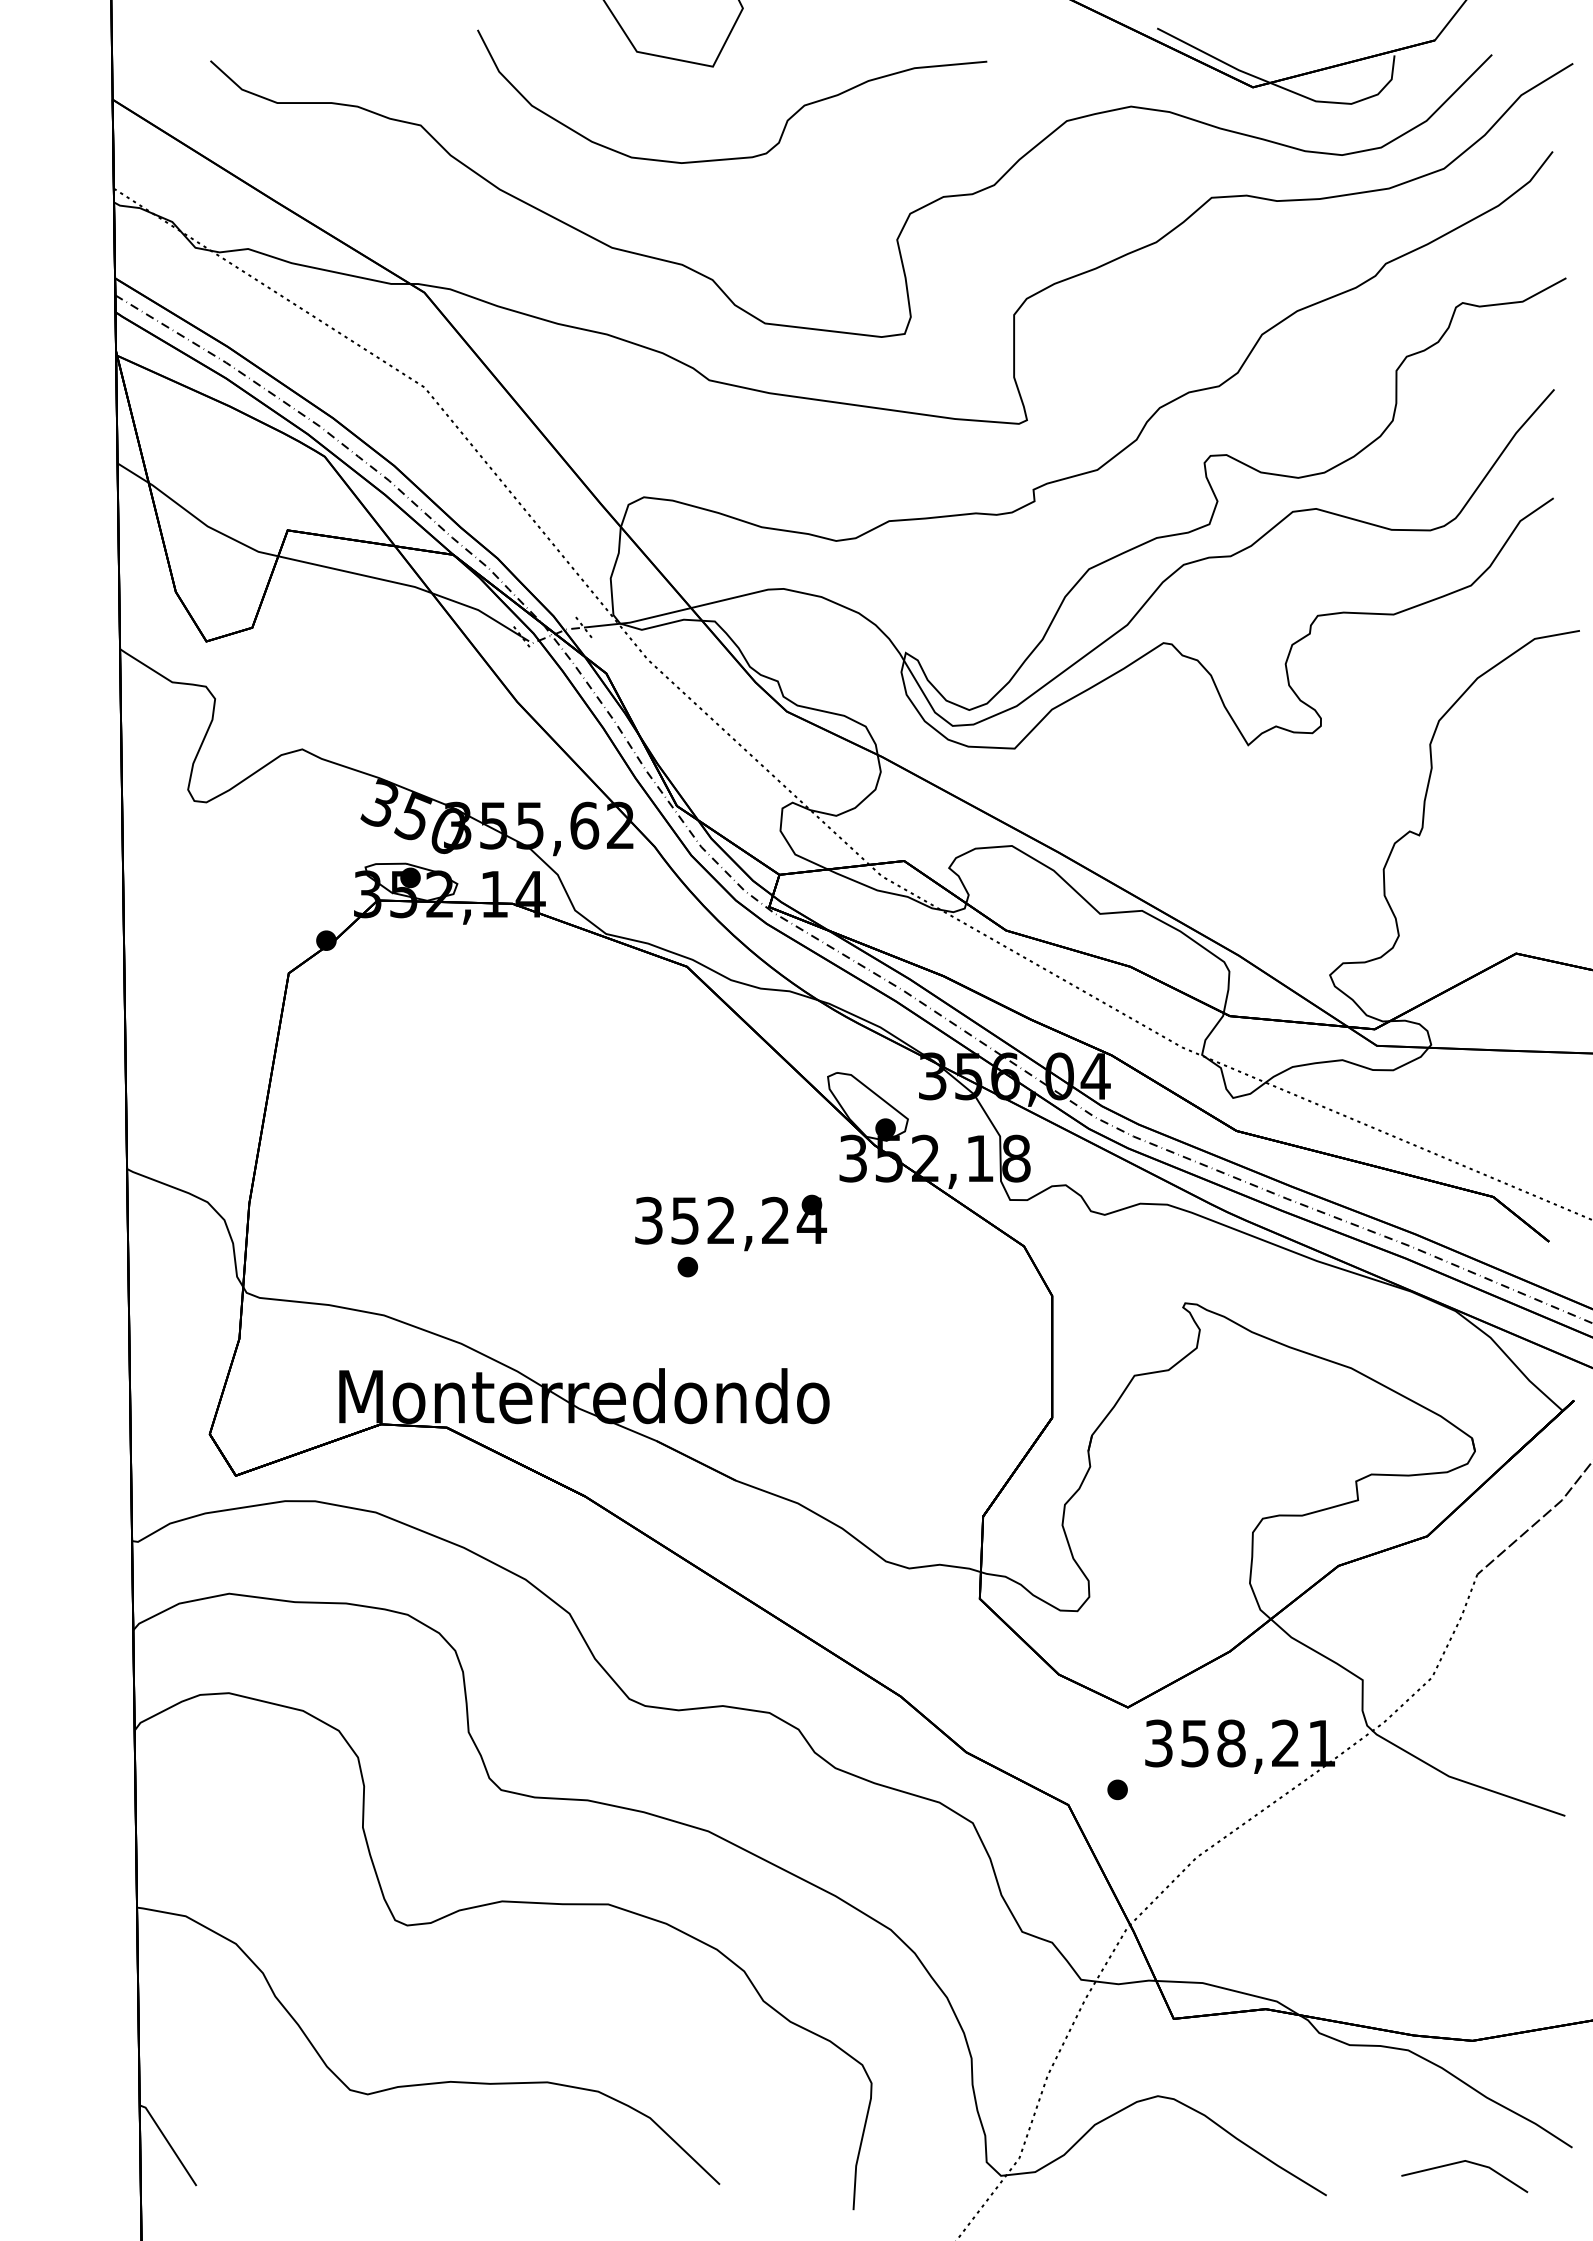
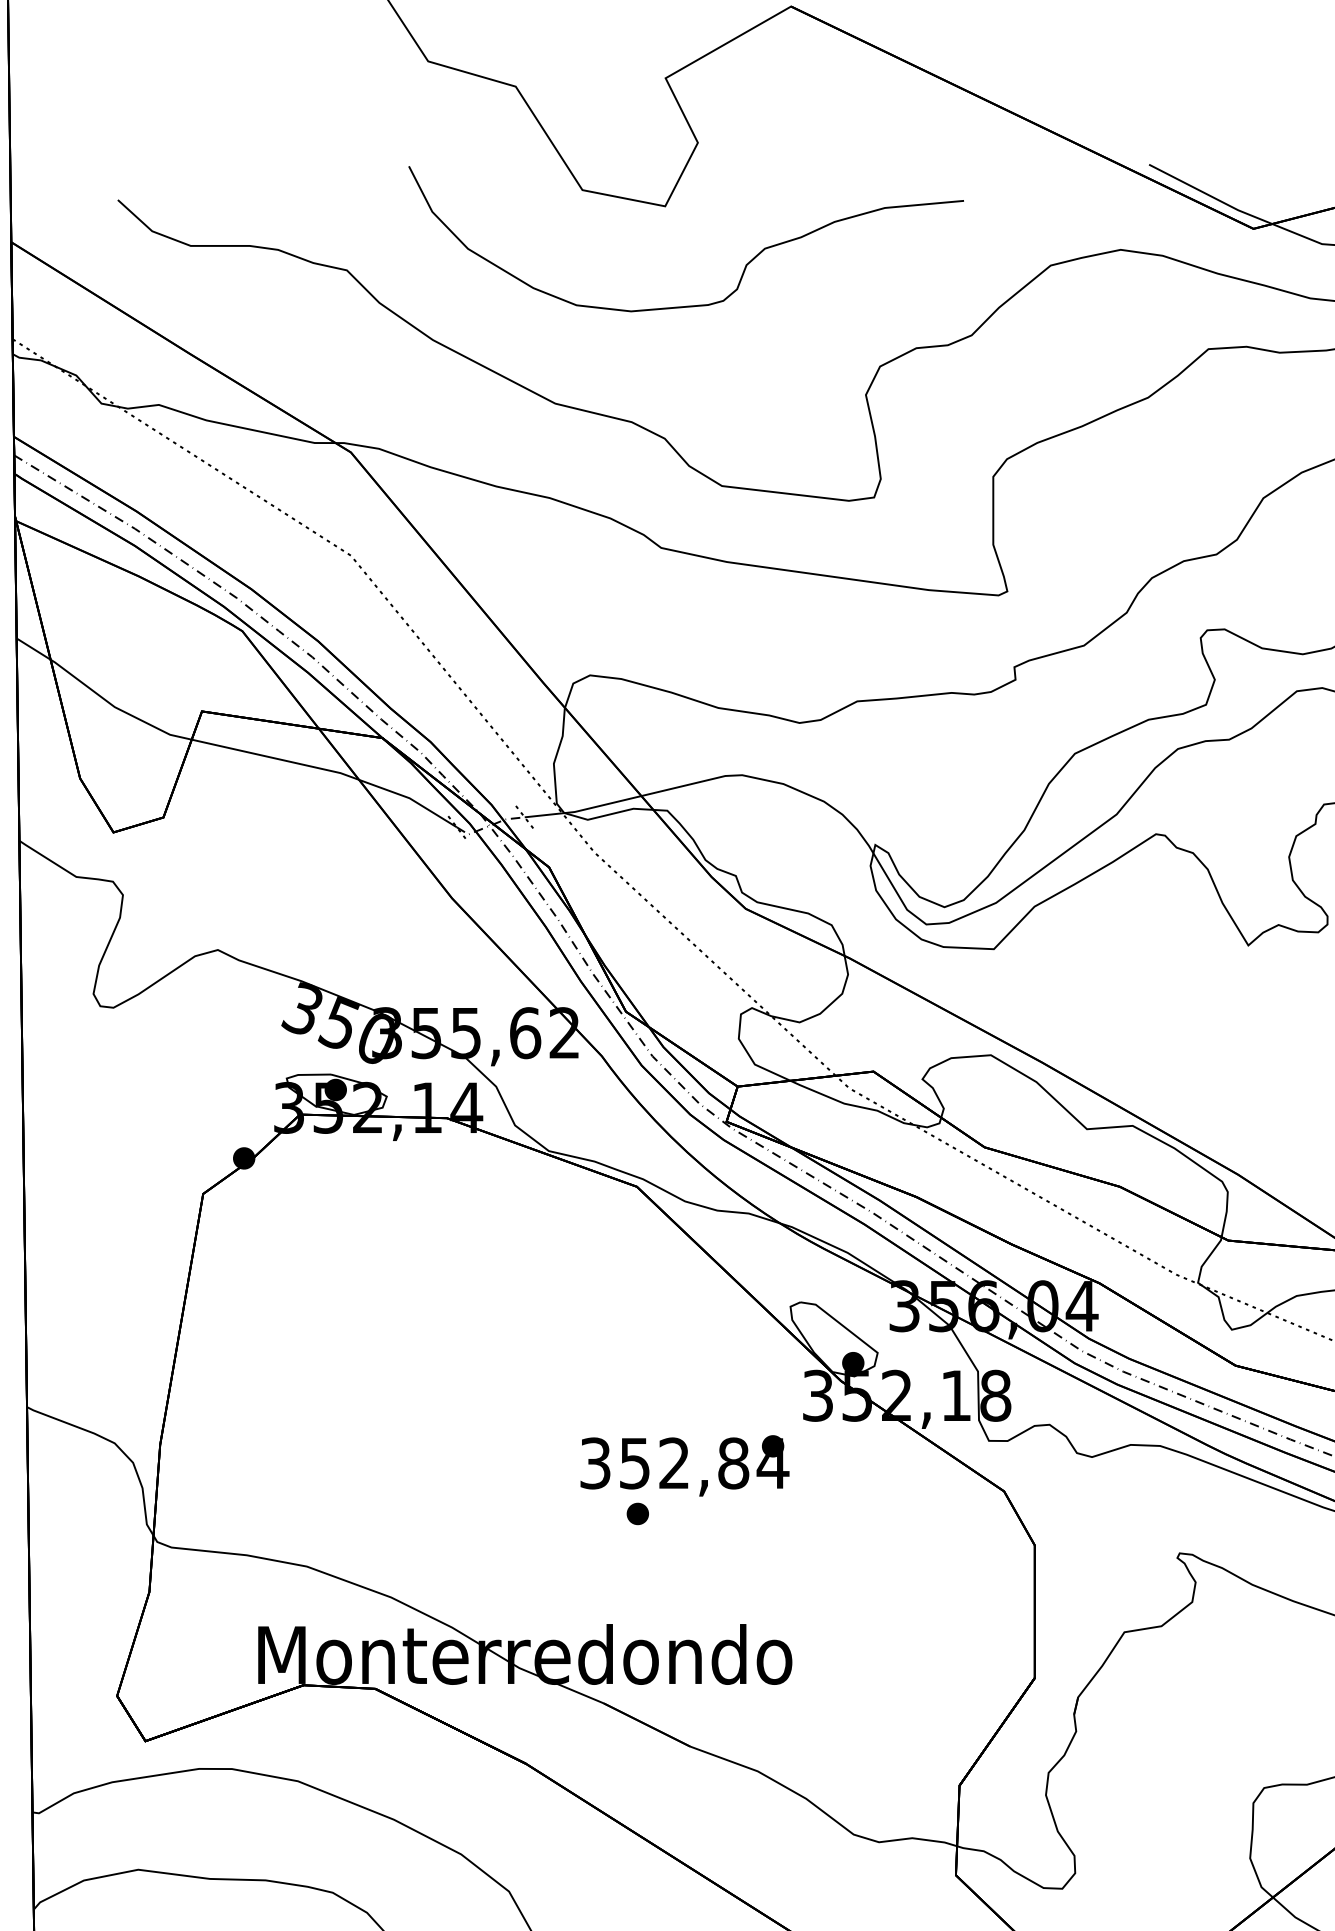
text: (775, 1220) -> (733, 1463), 352,24 -> 352,84

